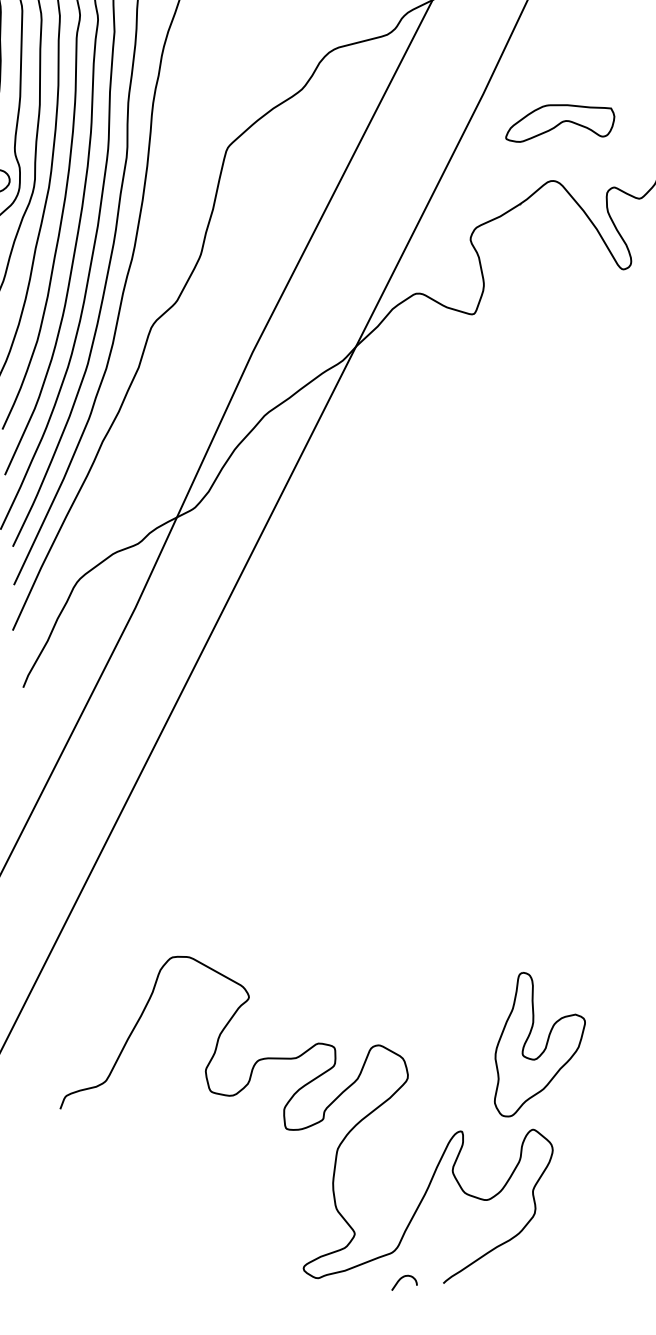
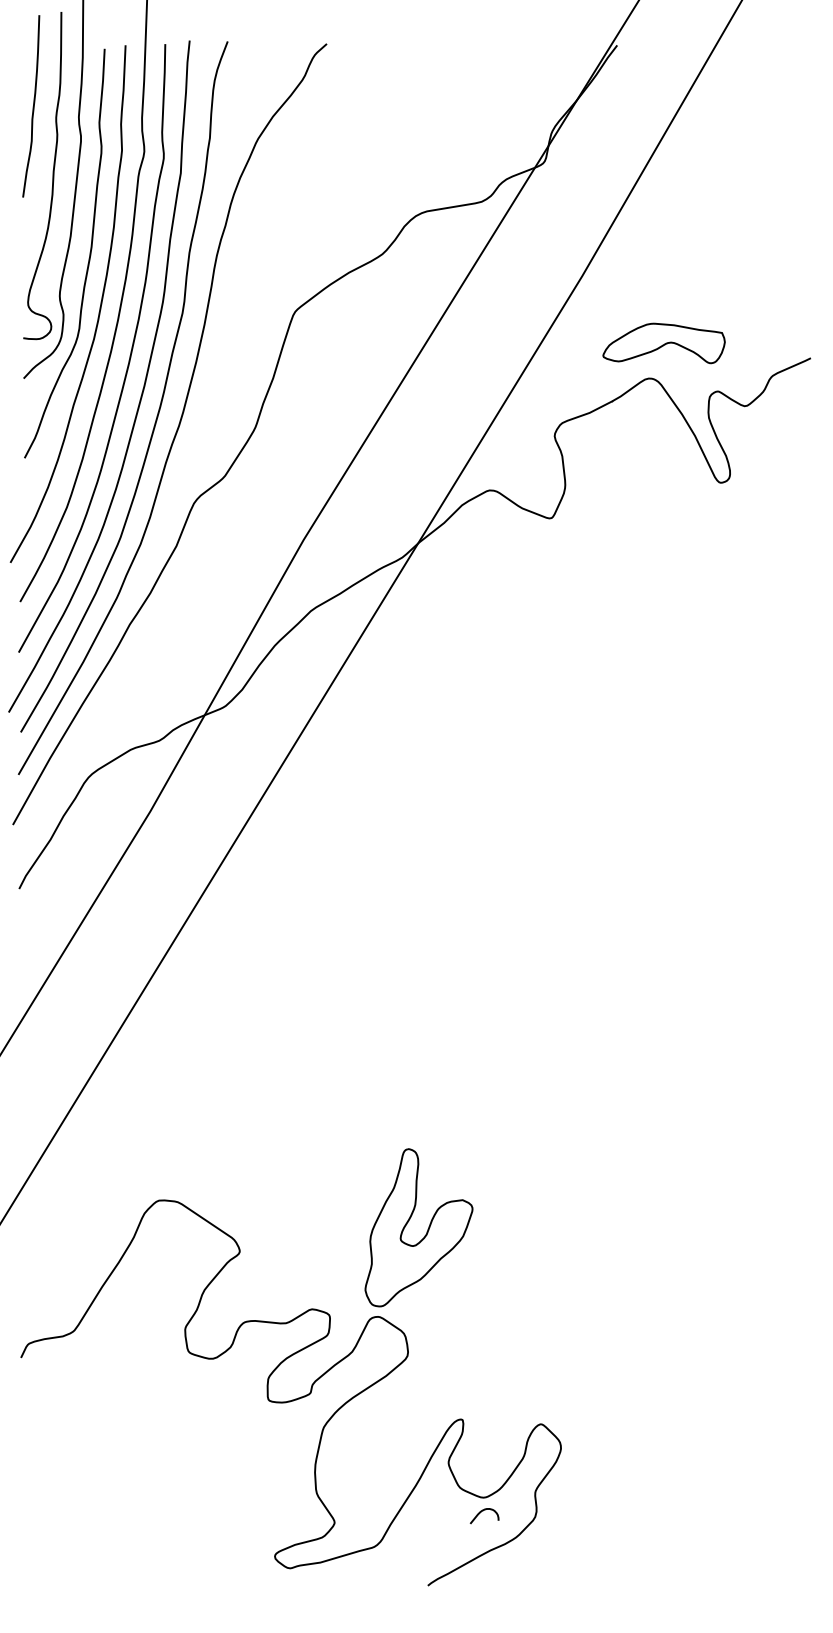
part: (559, 122) -> (663, 343), moved
part: (545, 1045) -> (426, 1231), moved
curve: (401, 1279) -> (481, 1512), moved

